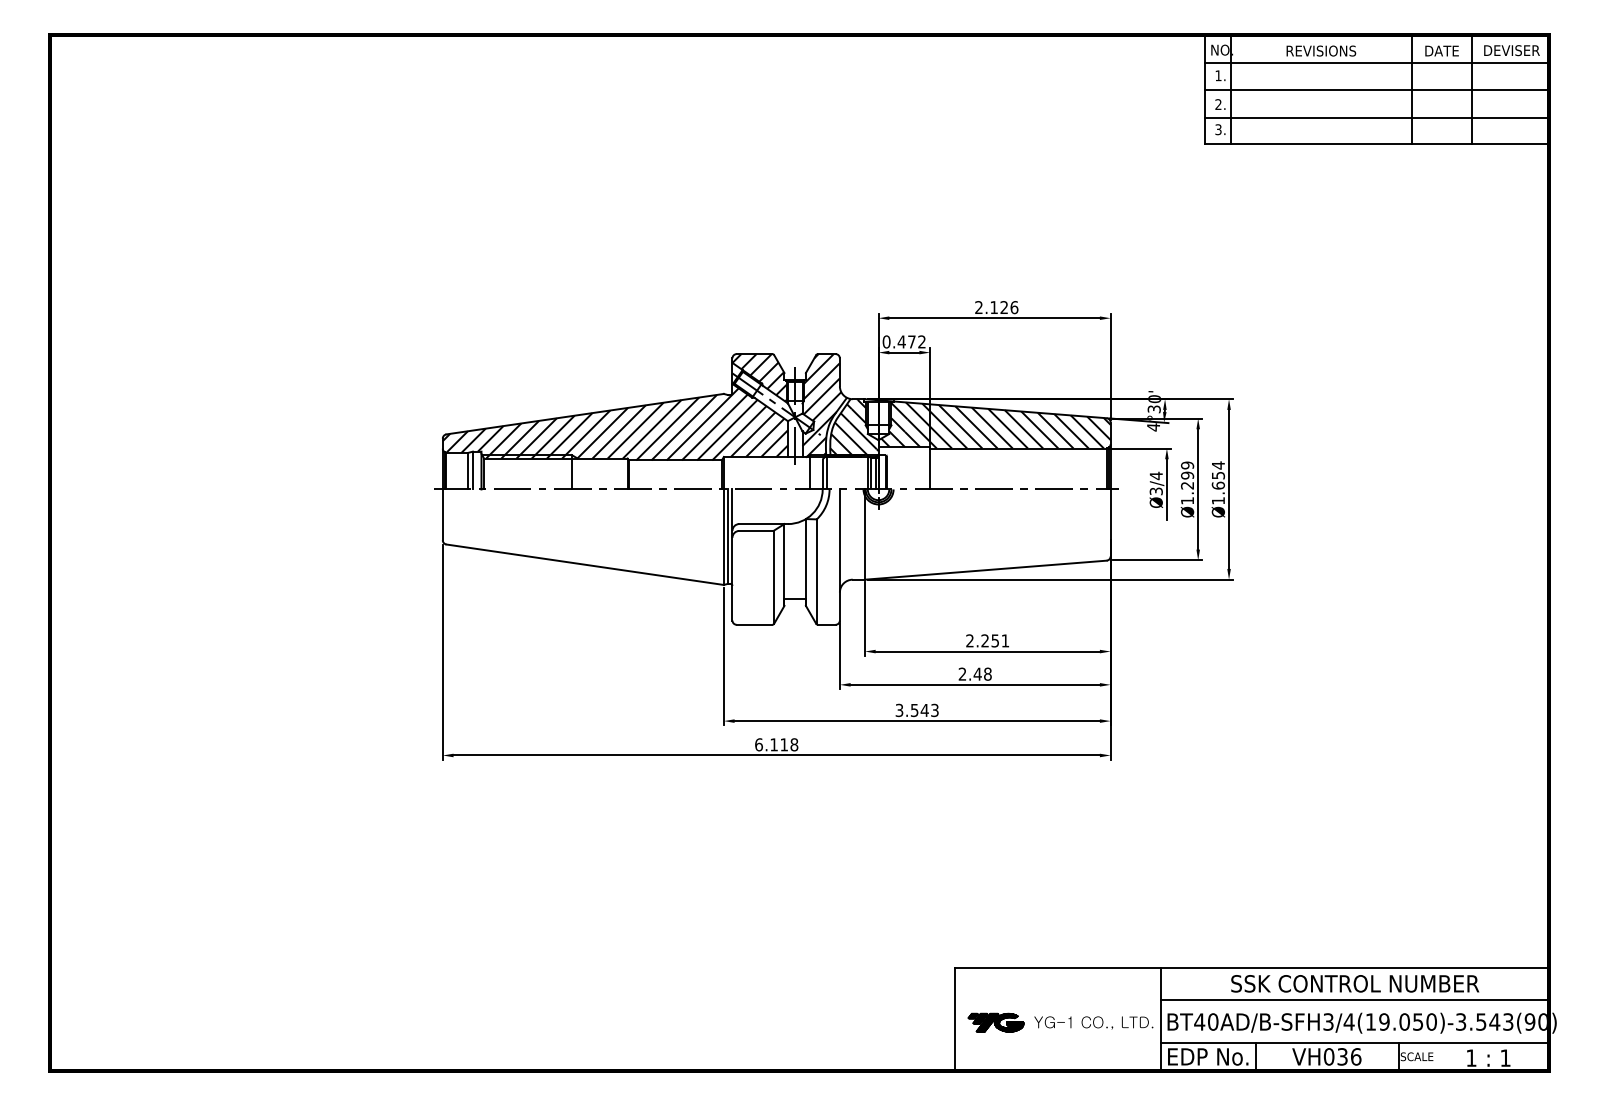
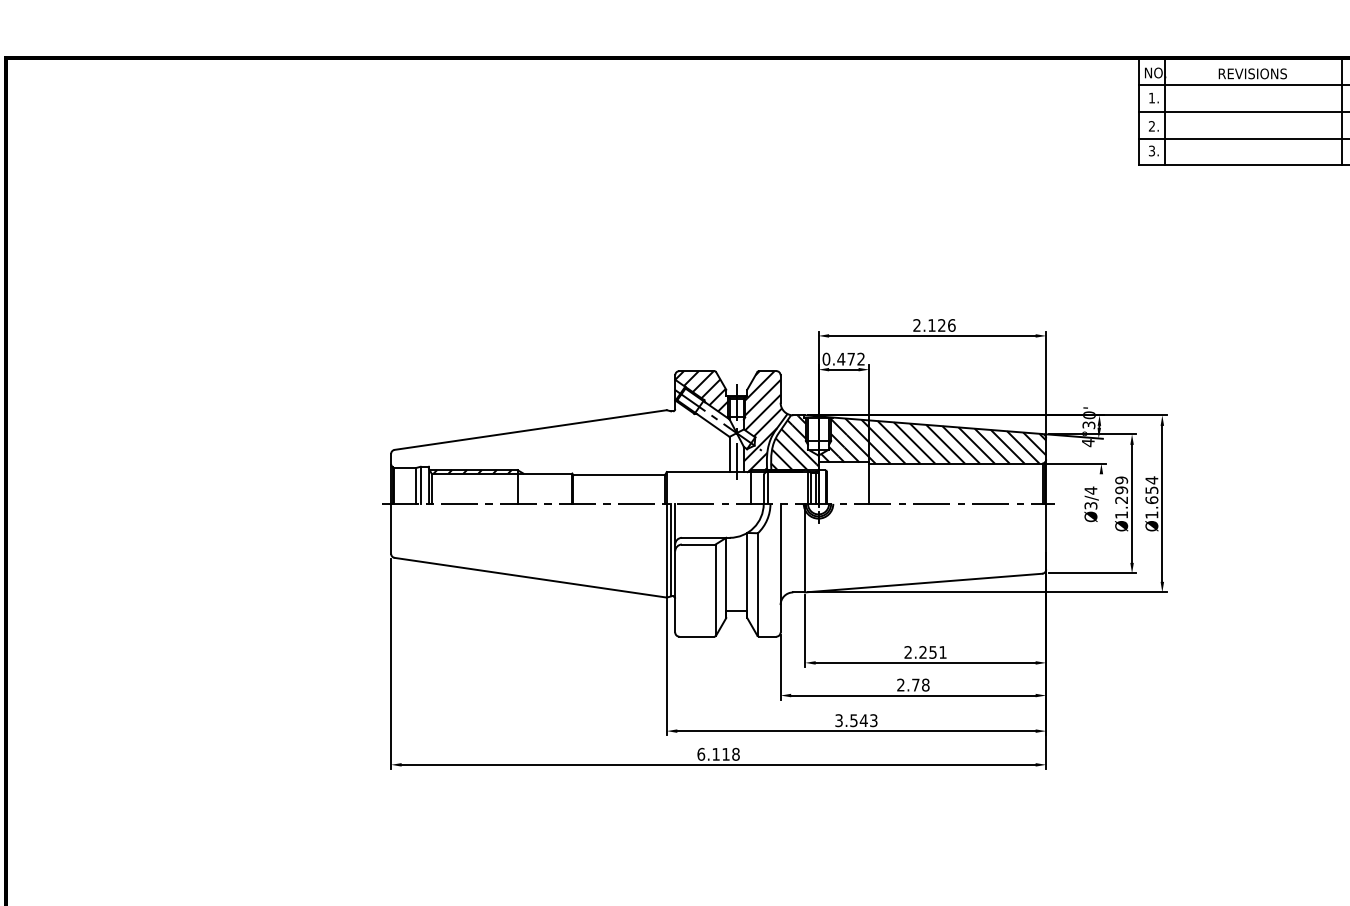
hatch: (614, 424) -> (559, 440), removed
line: (1166, 489) -> (1100, 503), removed
text: (977, 673) -> (915, 684), 2.48 -> 2.78

